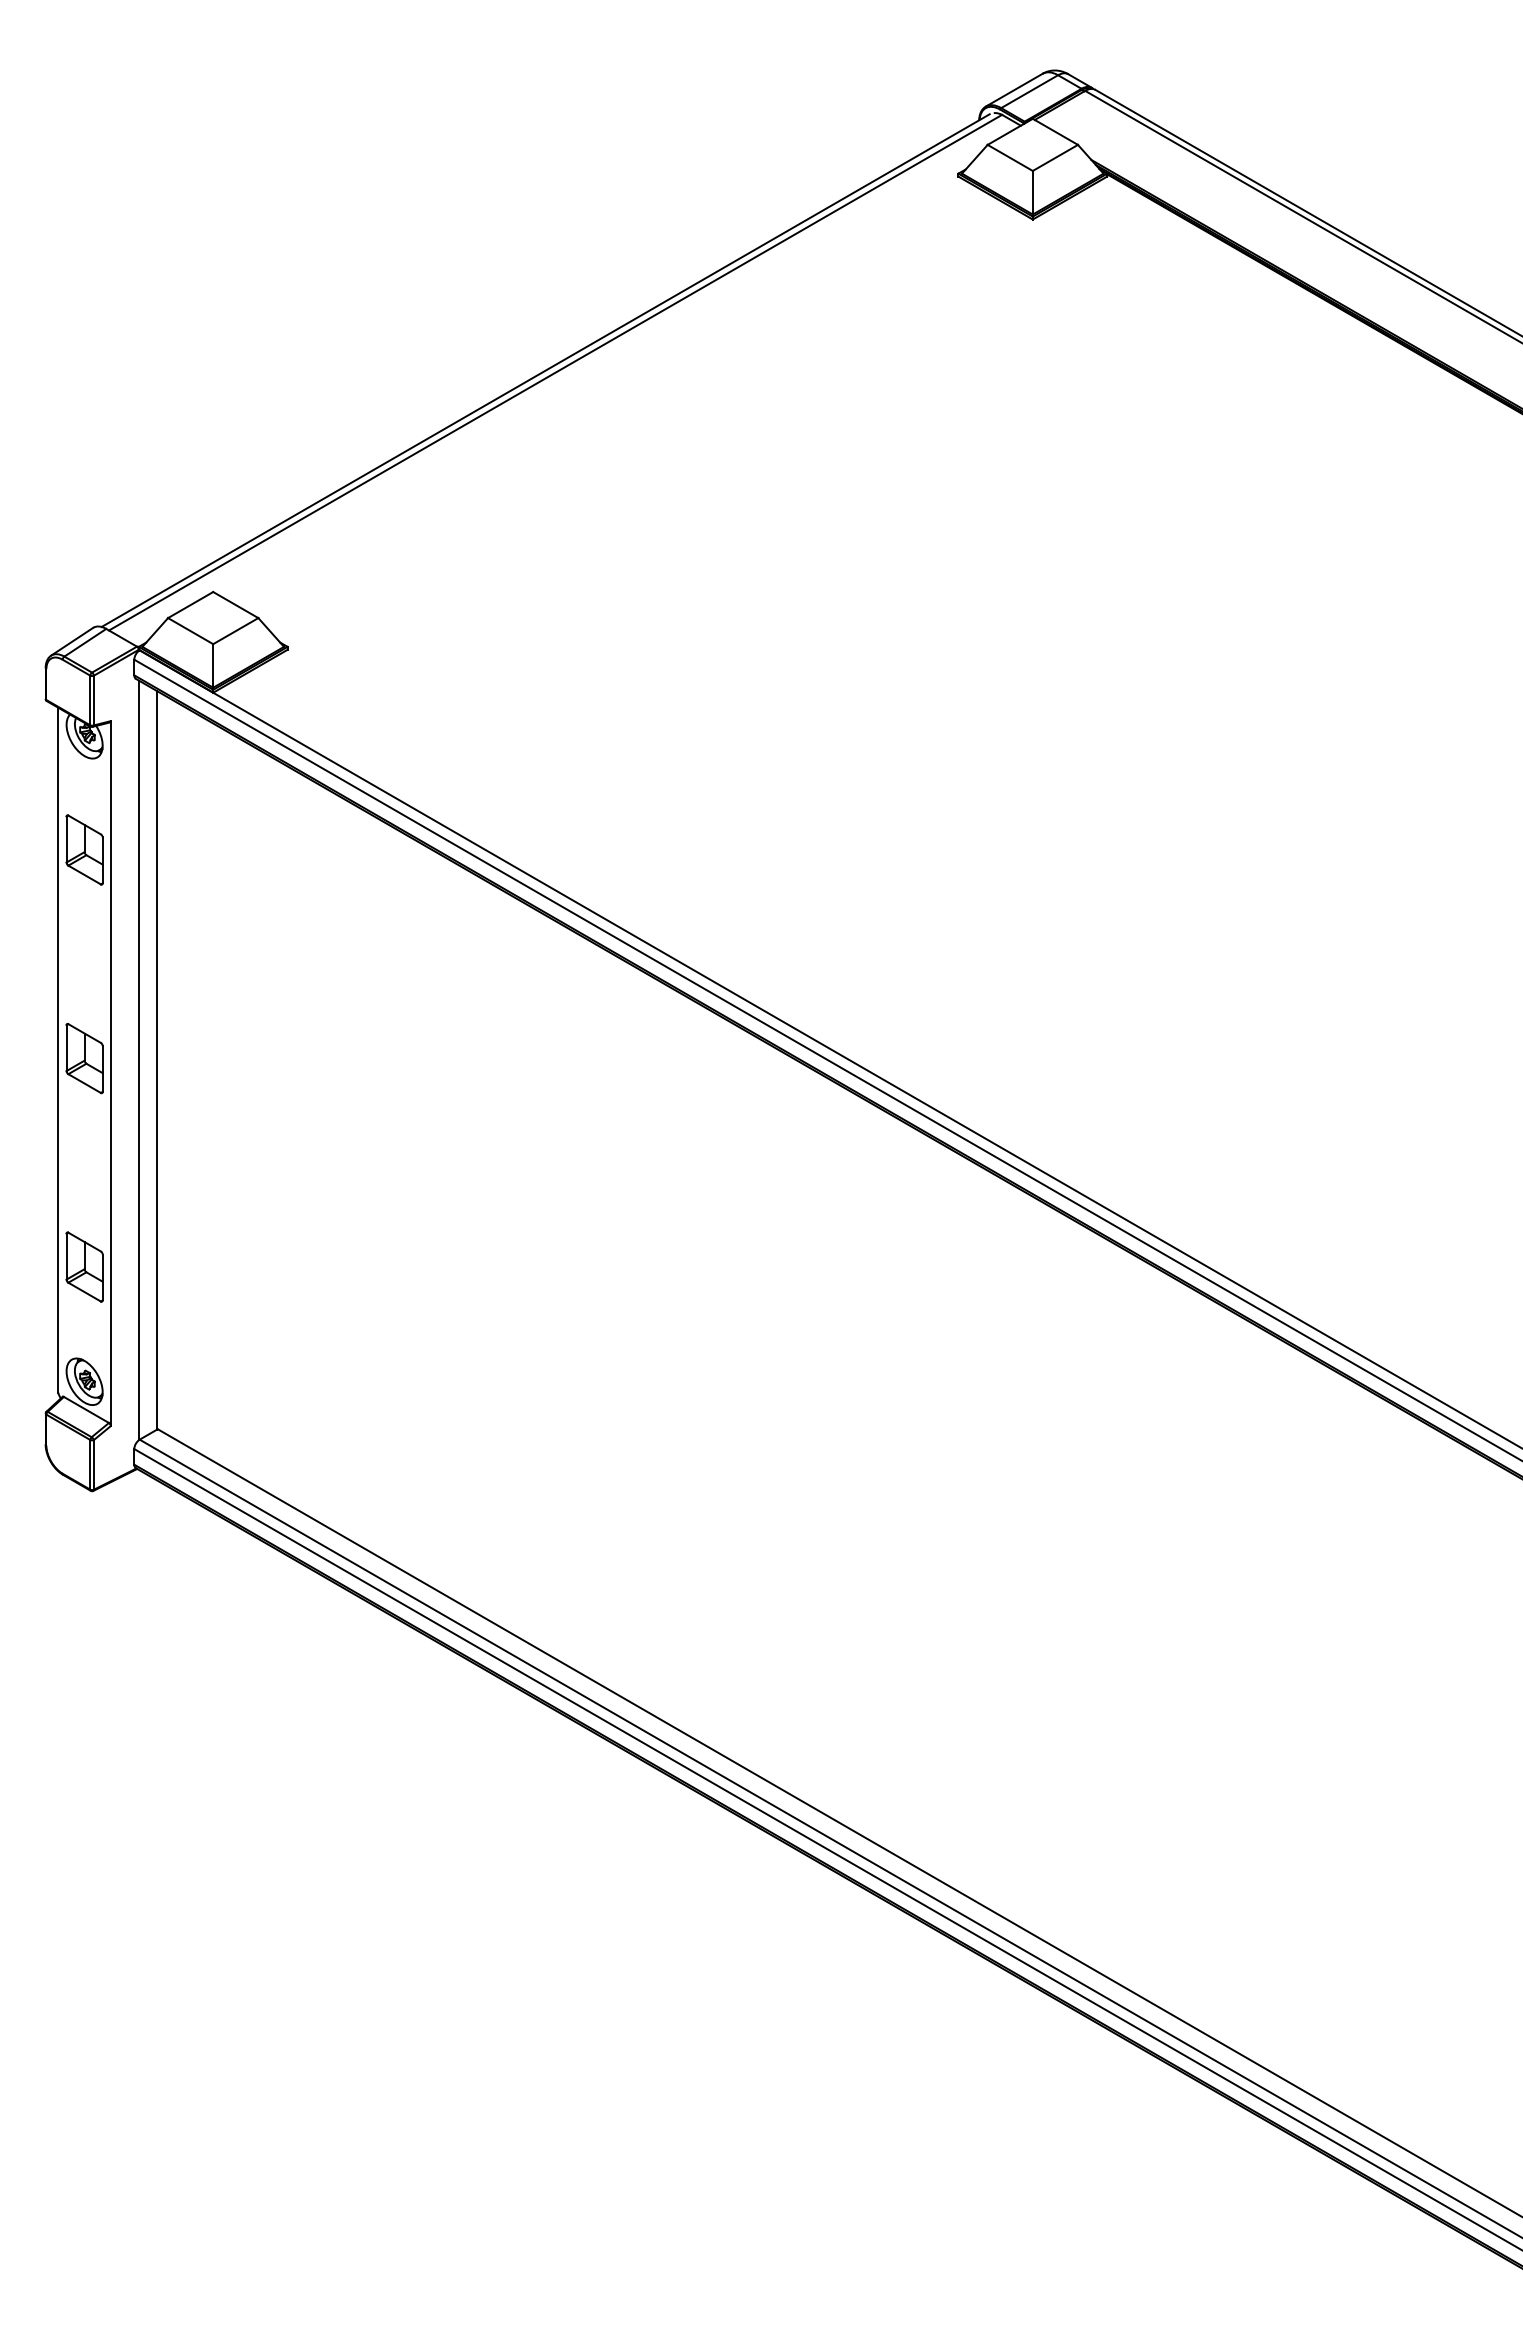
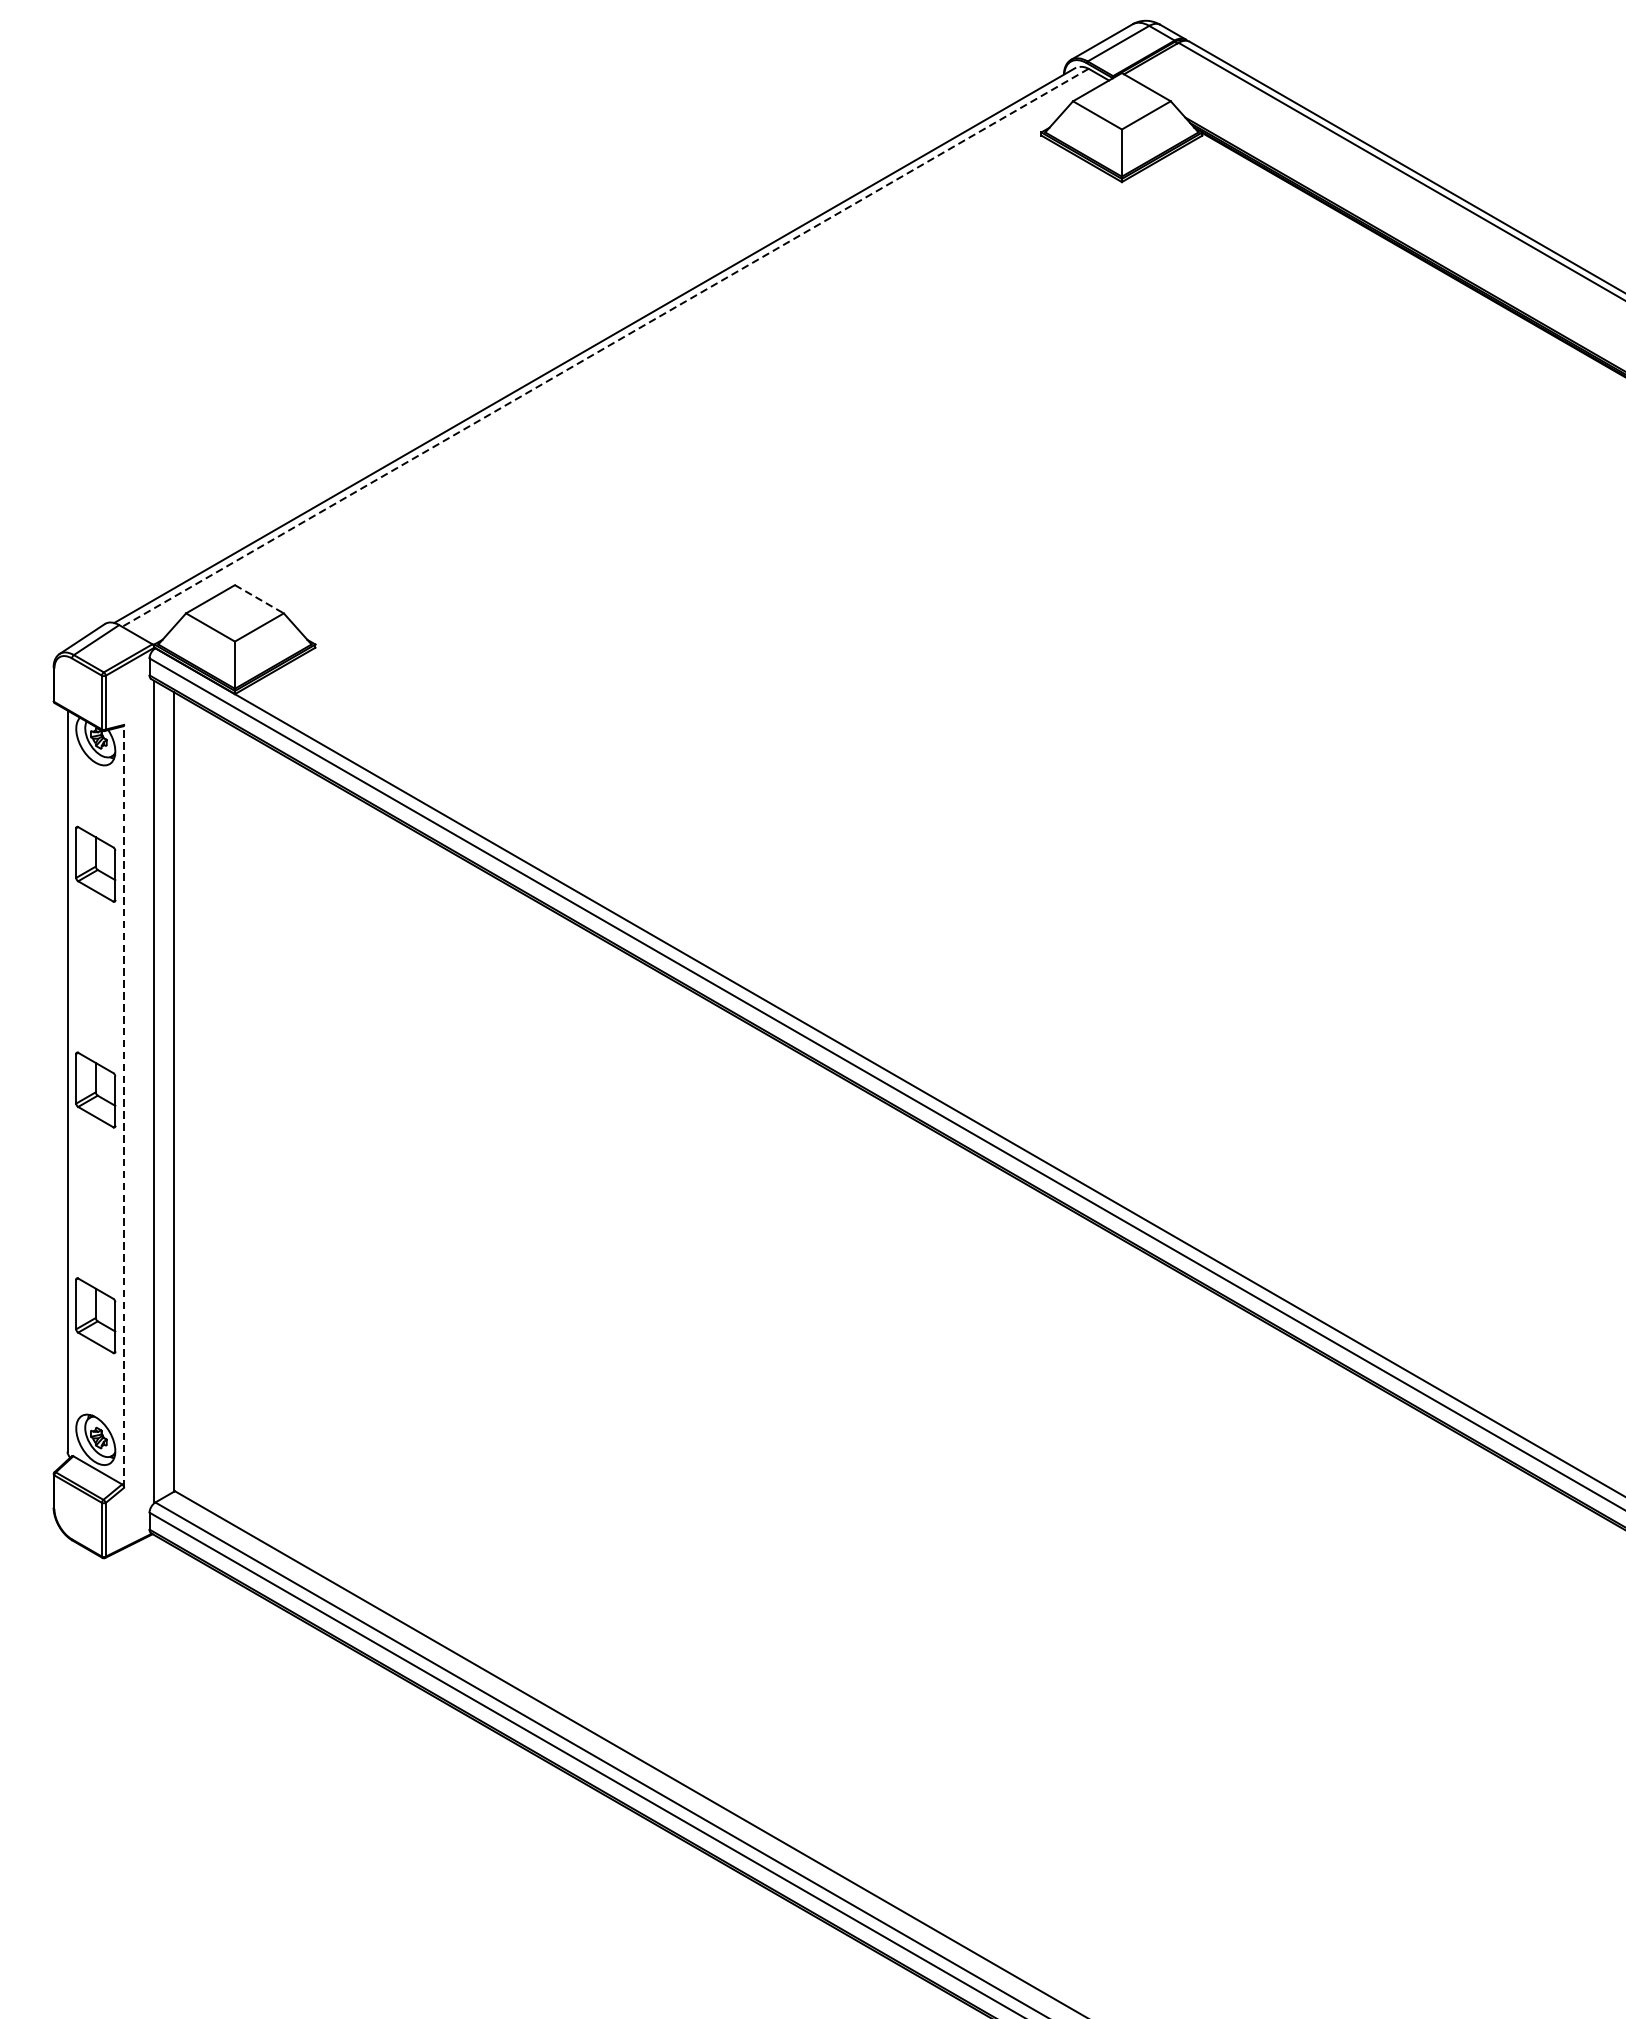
line: (555, 372) -> (605, 347), solid -> dashed
line: (236, 605) -> (260, 599), solid -> dashed
line: (110, 1073) -> (123, 1106), solid -> dashed

